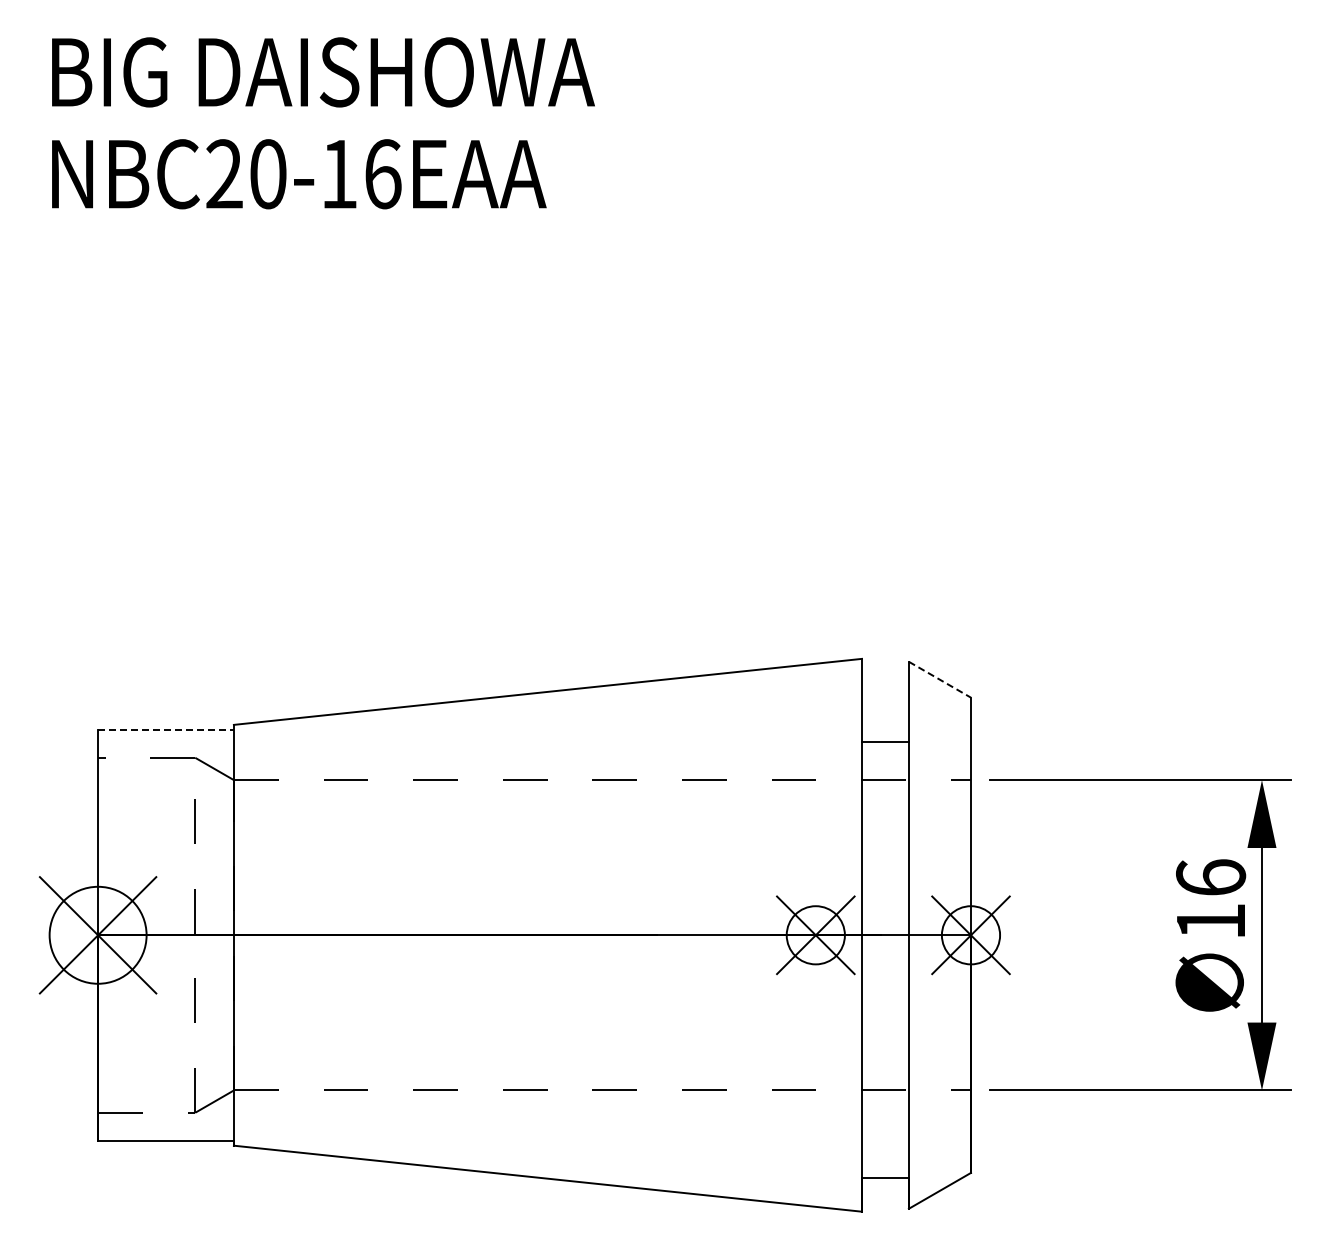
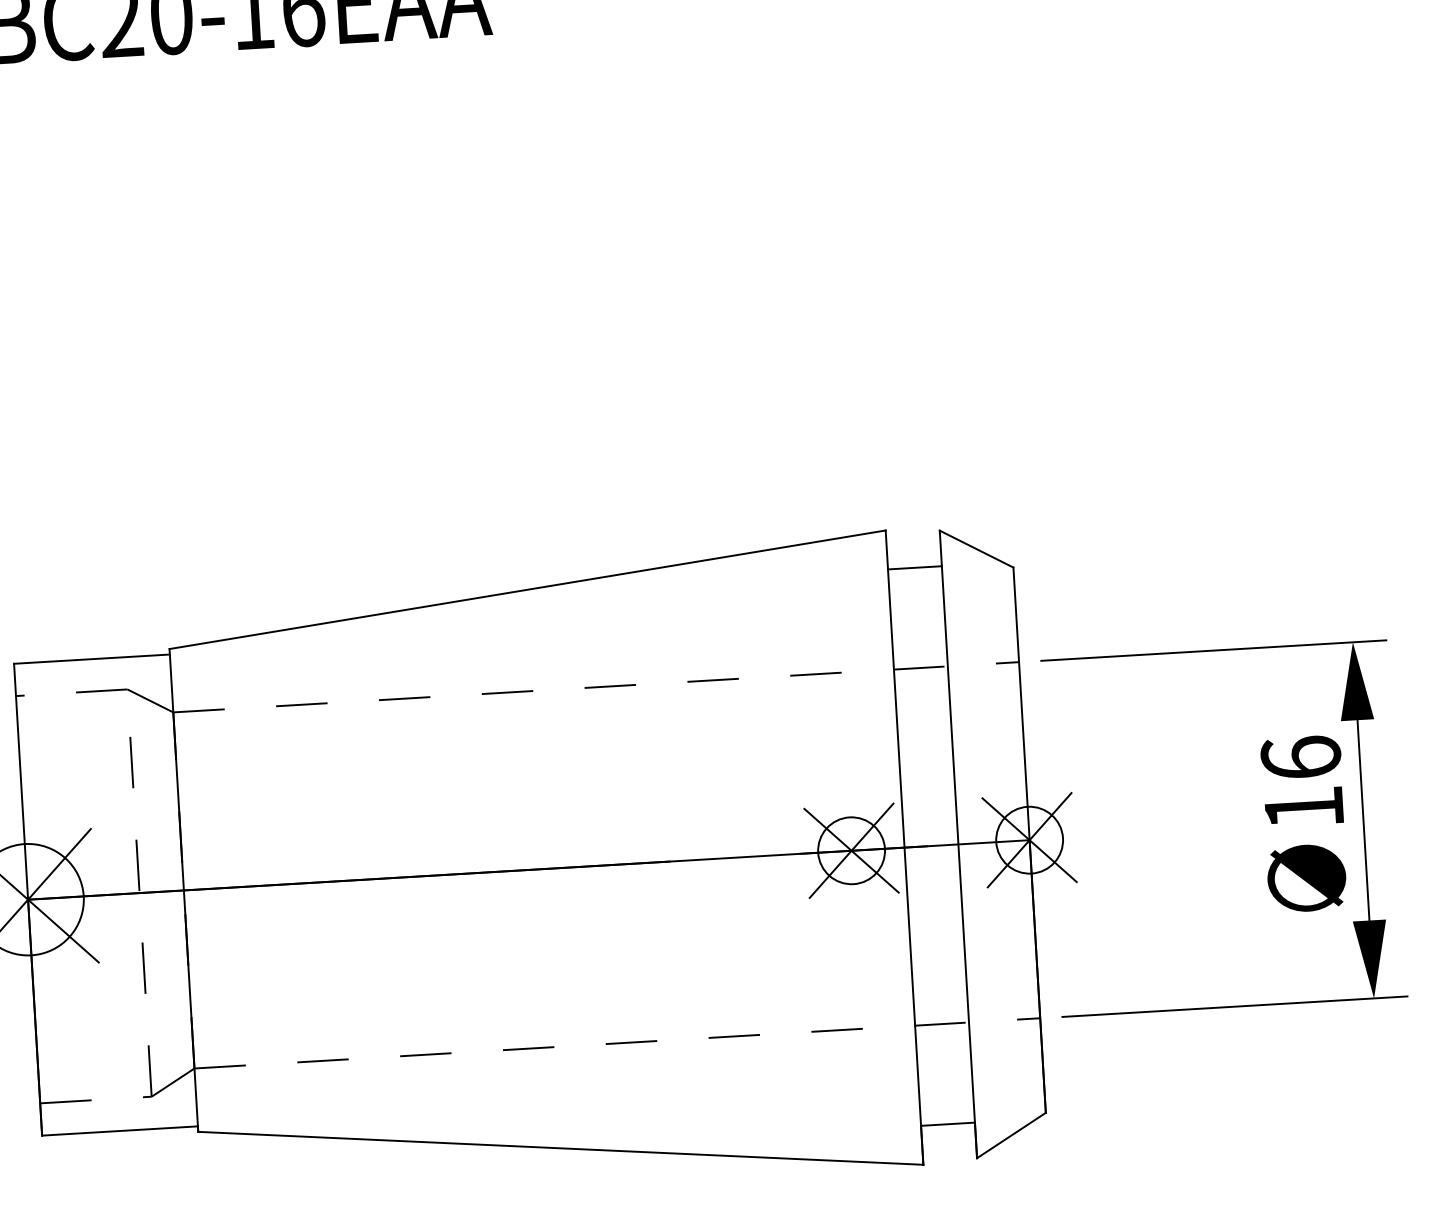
line: (939, 679) -> (976, 548), dashed -> solid
line: (166, 729) -> (92, 658), dashed -> solid
line: (884, 741) -> (913, 567), moved

